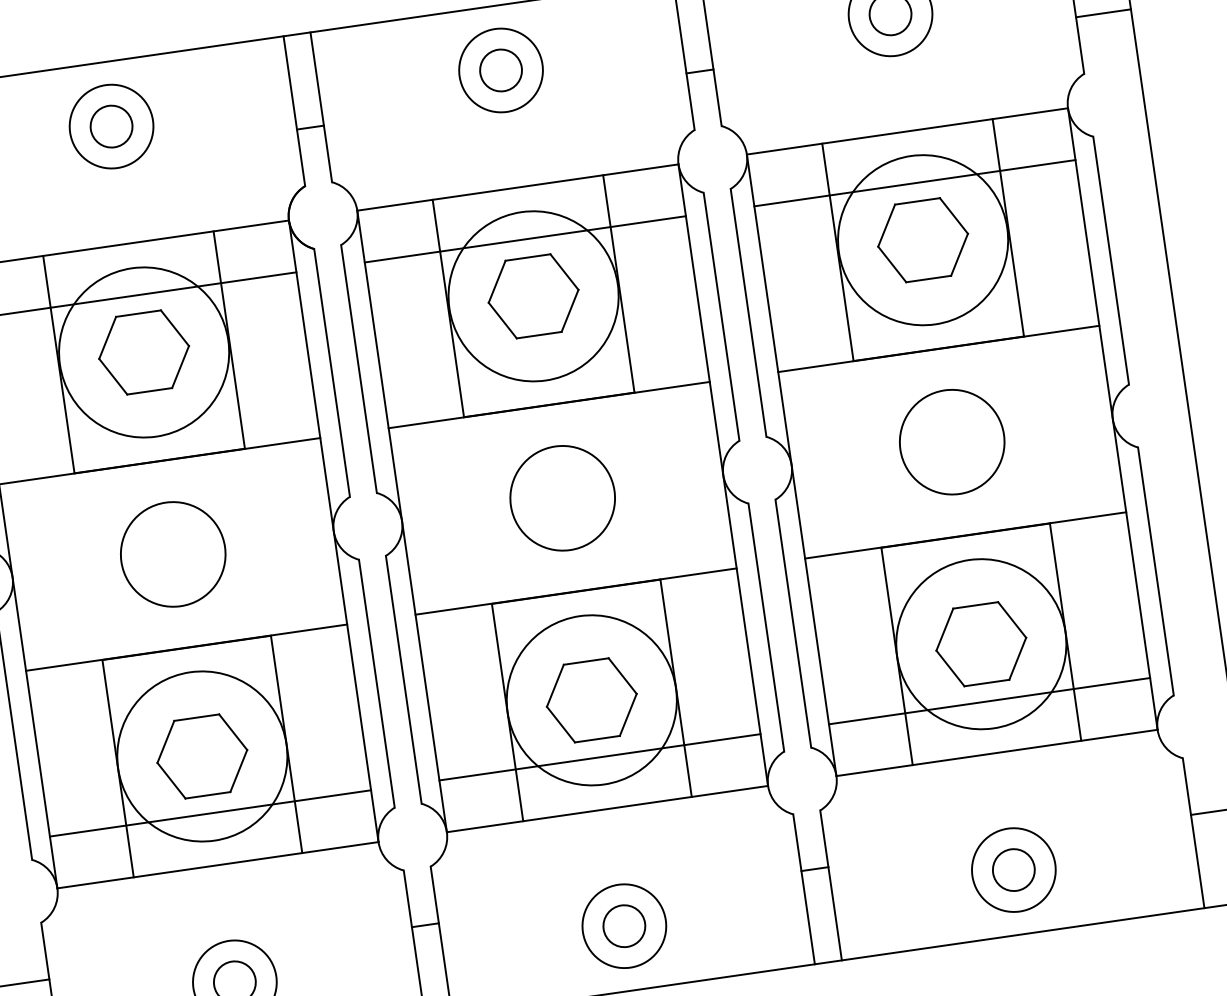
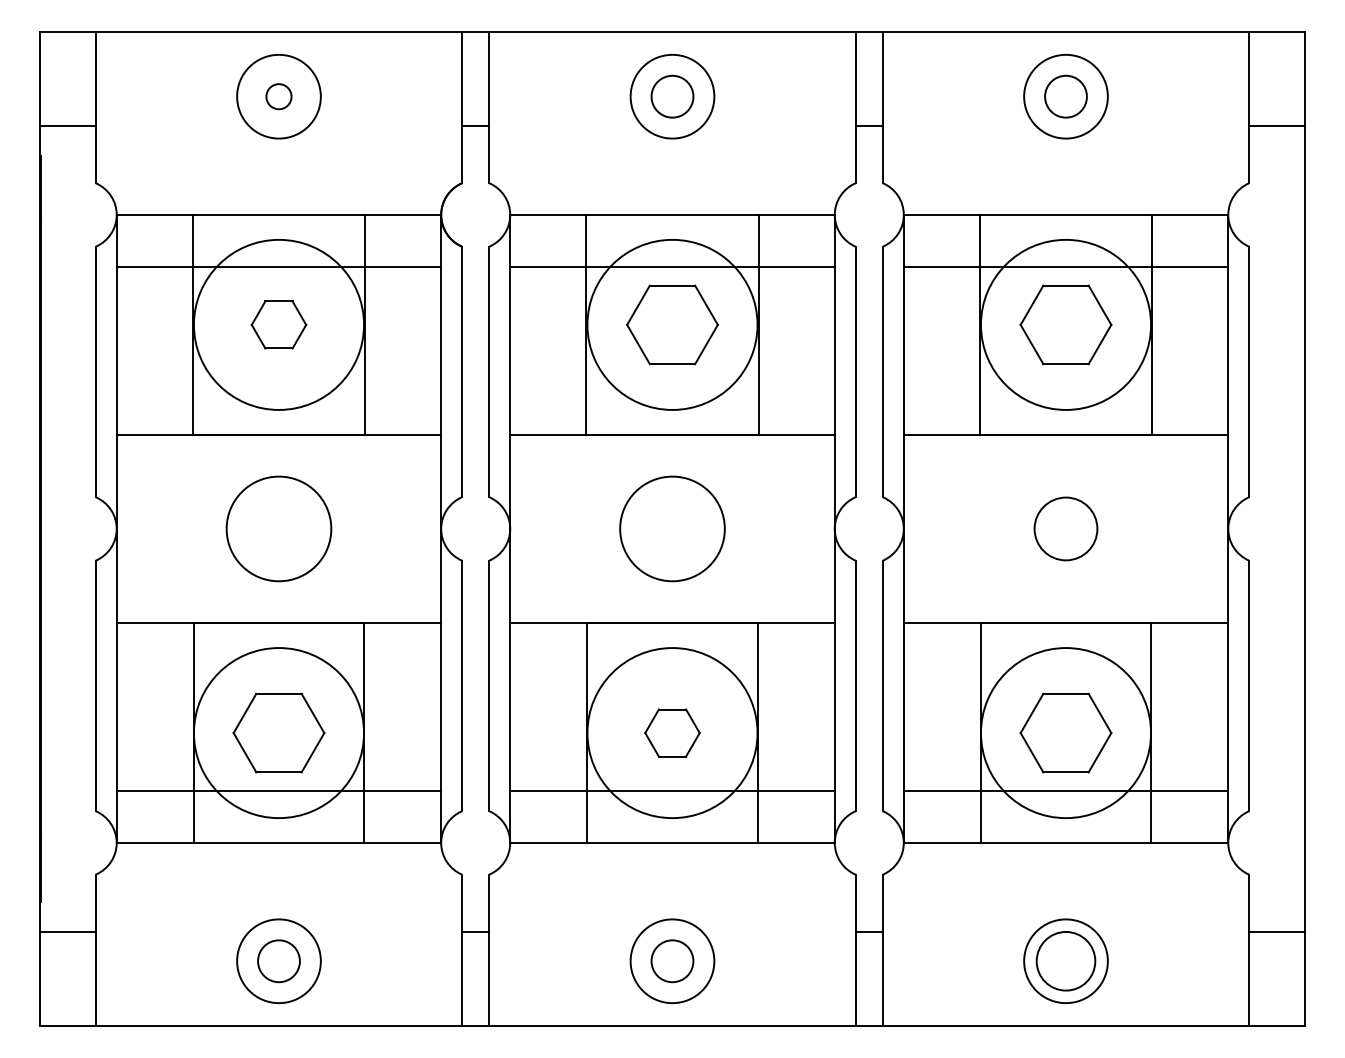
circle: (111, 126) -> (278, 96), size x0.6
part: (143, 352) -> (278, 324), size x0.6
circle: (951, 441) -> (1065, 528), size x0.6
part: (591, 699) -> (672, 732), size x0.6
circle: (1013, 870) -> (1065, 961), size x1.4

